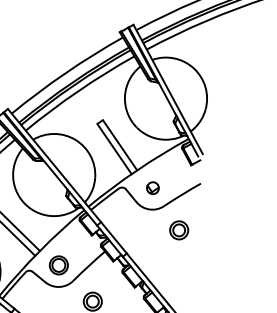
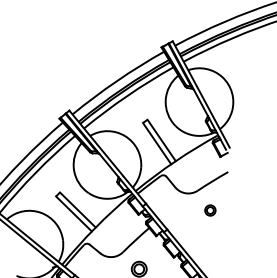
part: (152, 187) -> (188, 175), removed
part: (179, 230) -> (210, 210), size x0.7
part: (59, 265) -> (111, 239), removed

